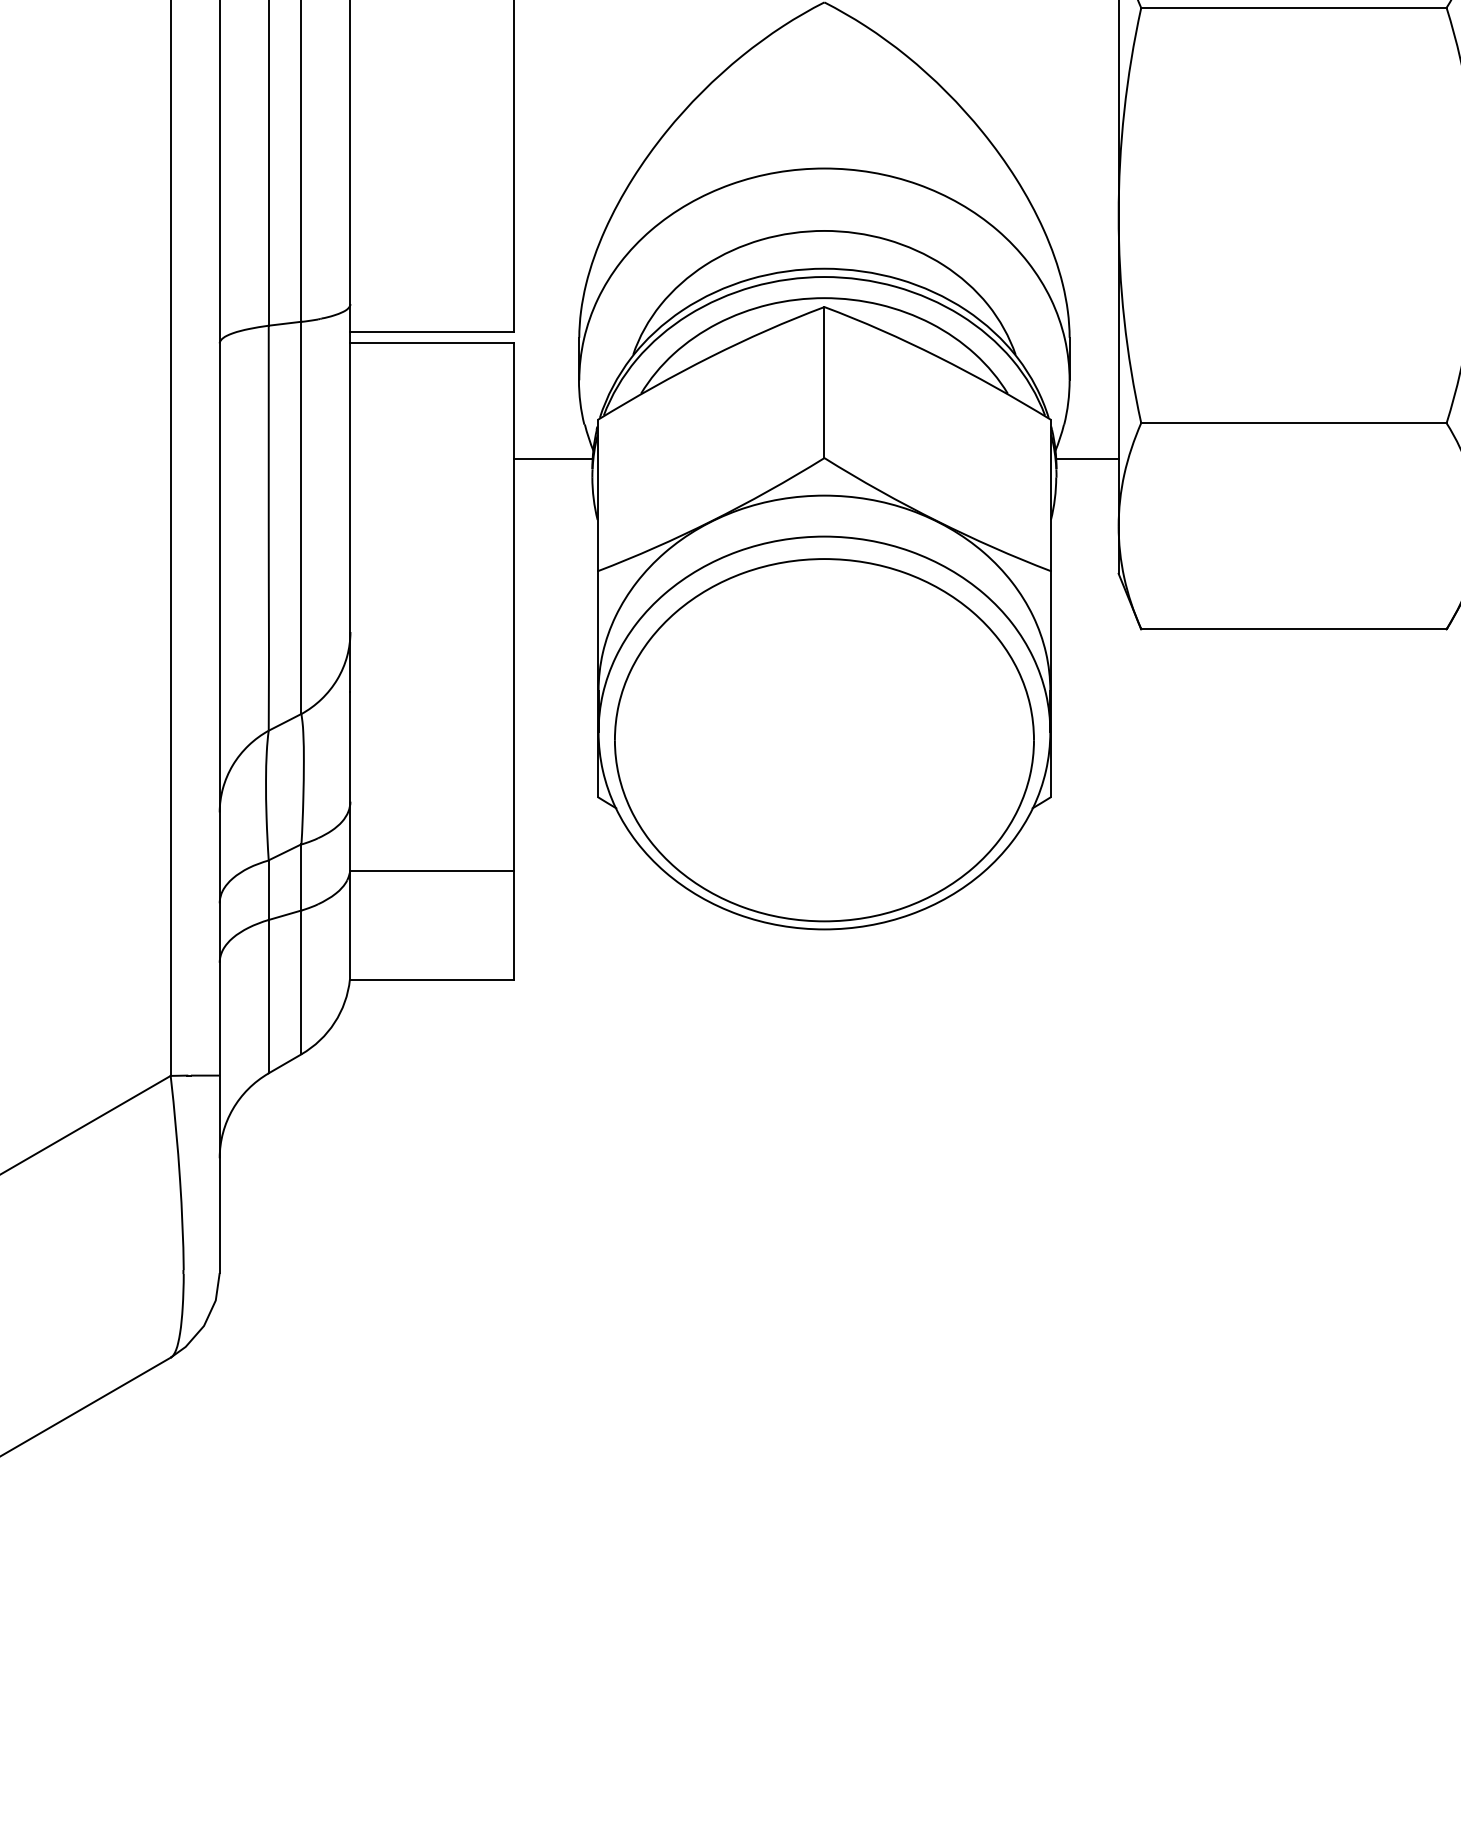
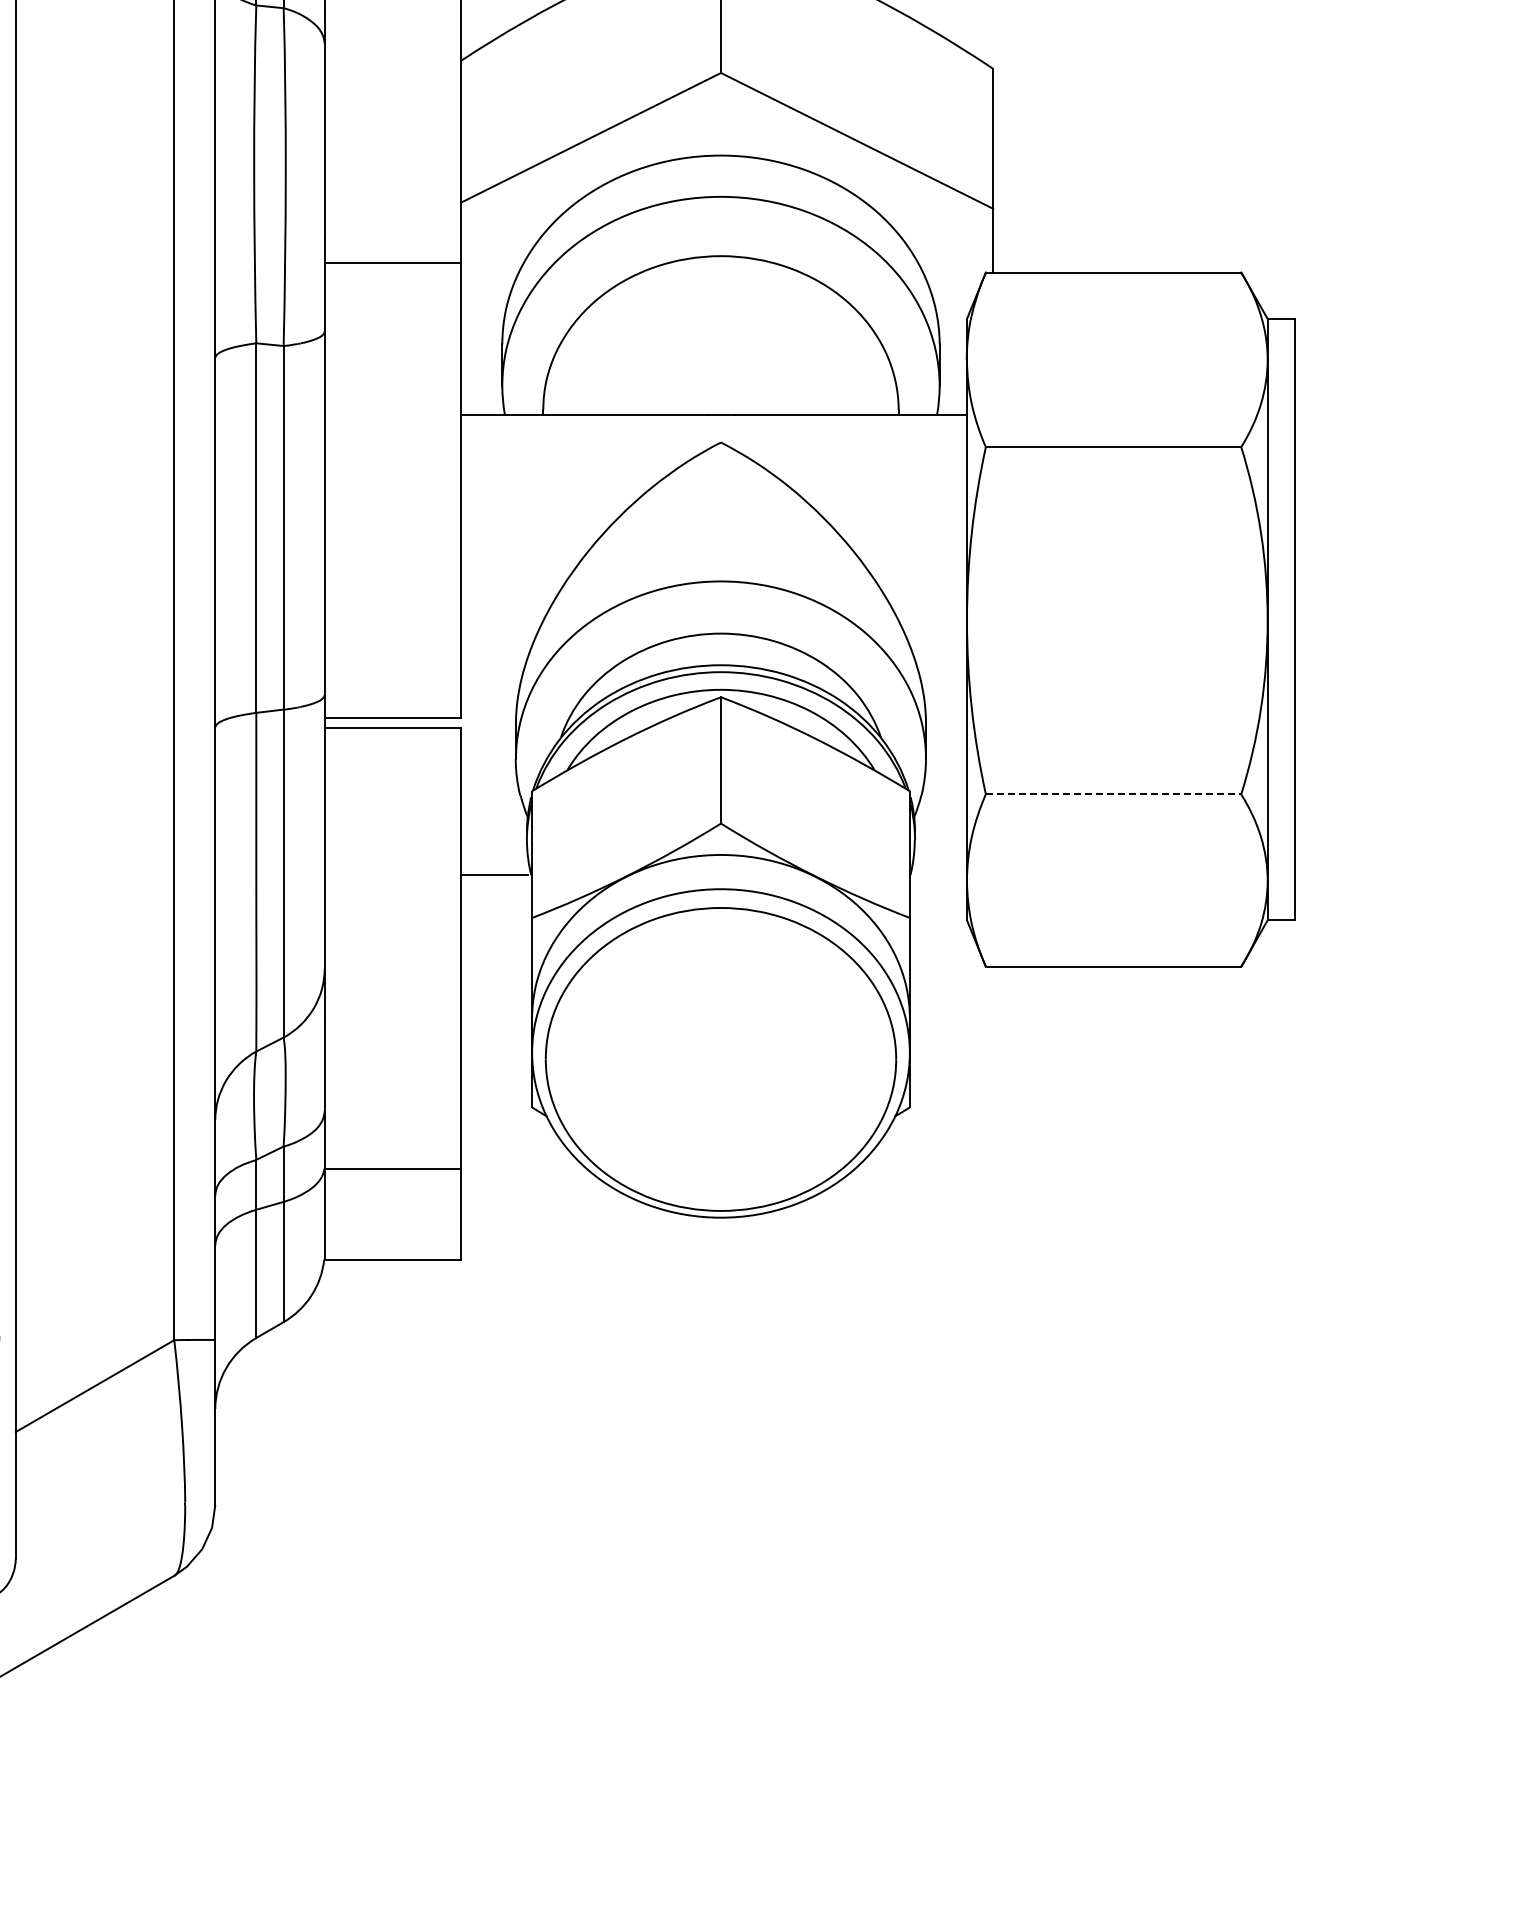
line: (1293, 423) -> (1113, 794), solid -> dashed
line: (553, 459) -> (494, 874), moved
line: (1086, 459) -> (940, 824), removed

